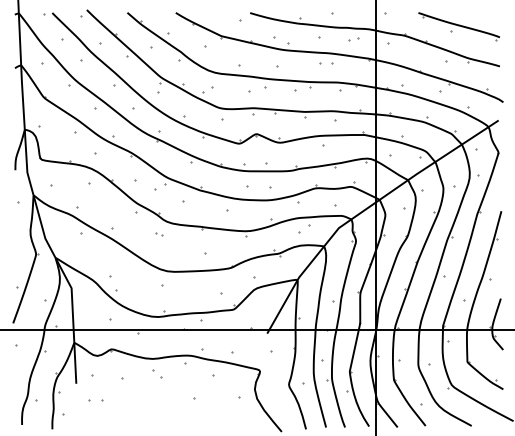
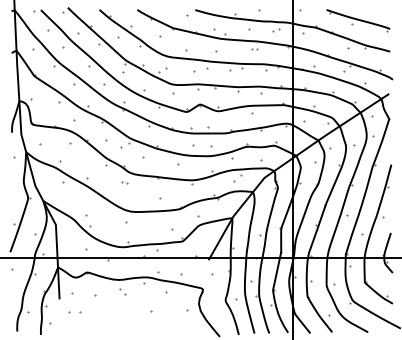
part: (326, 63) -> (254, 49), size x0.62

